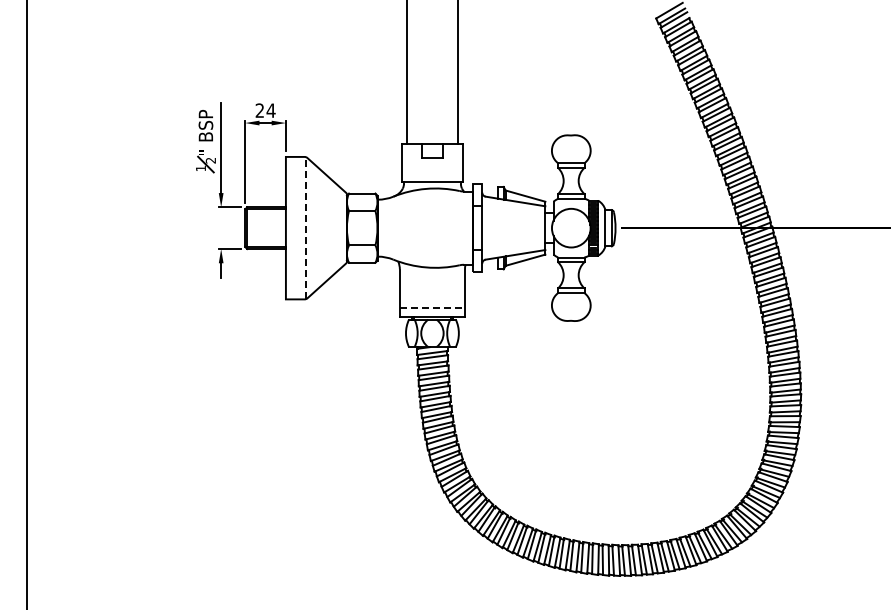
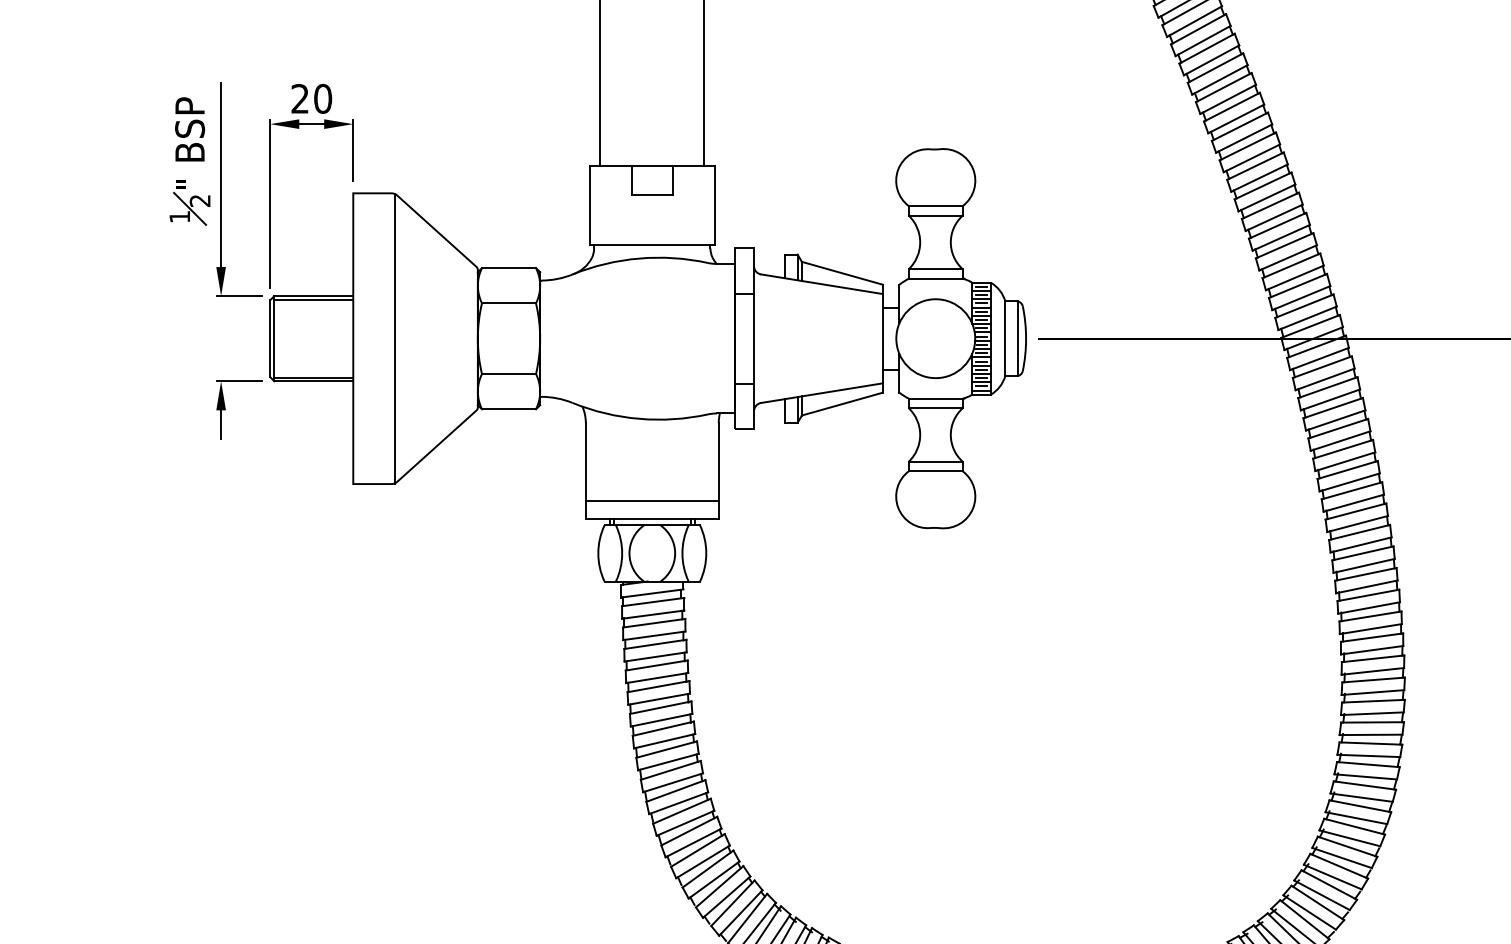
text: (270, 110) -> (321, 98), 24 -> 20
line: (306, 228) -> (395, 339), dashed -> solid
line: (432, 307) -> (652, 500), dashed -> solid

